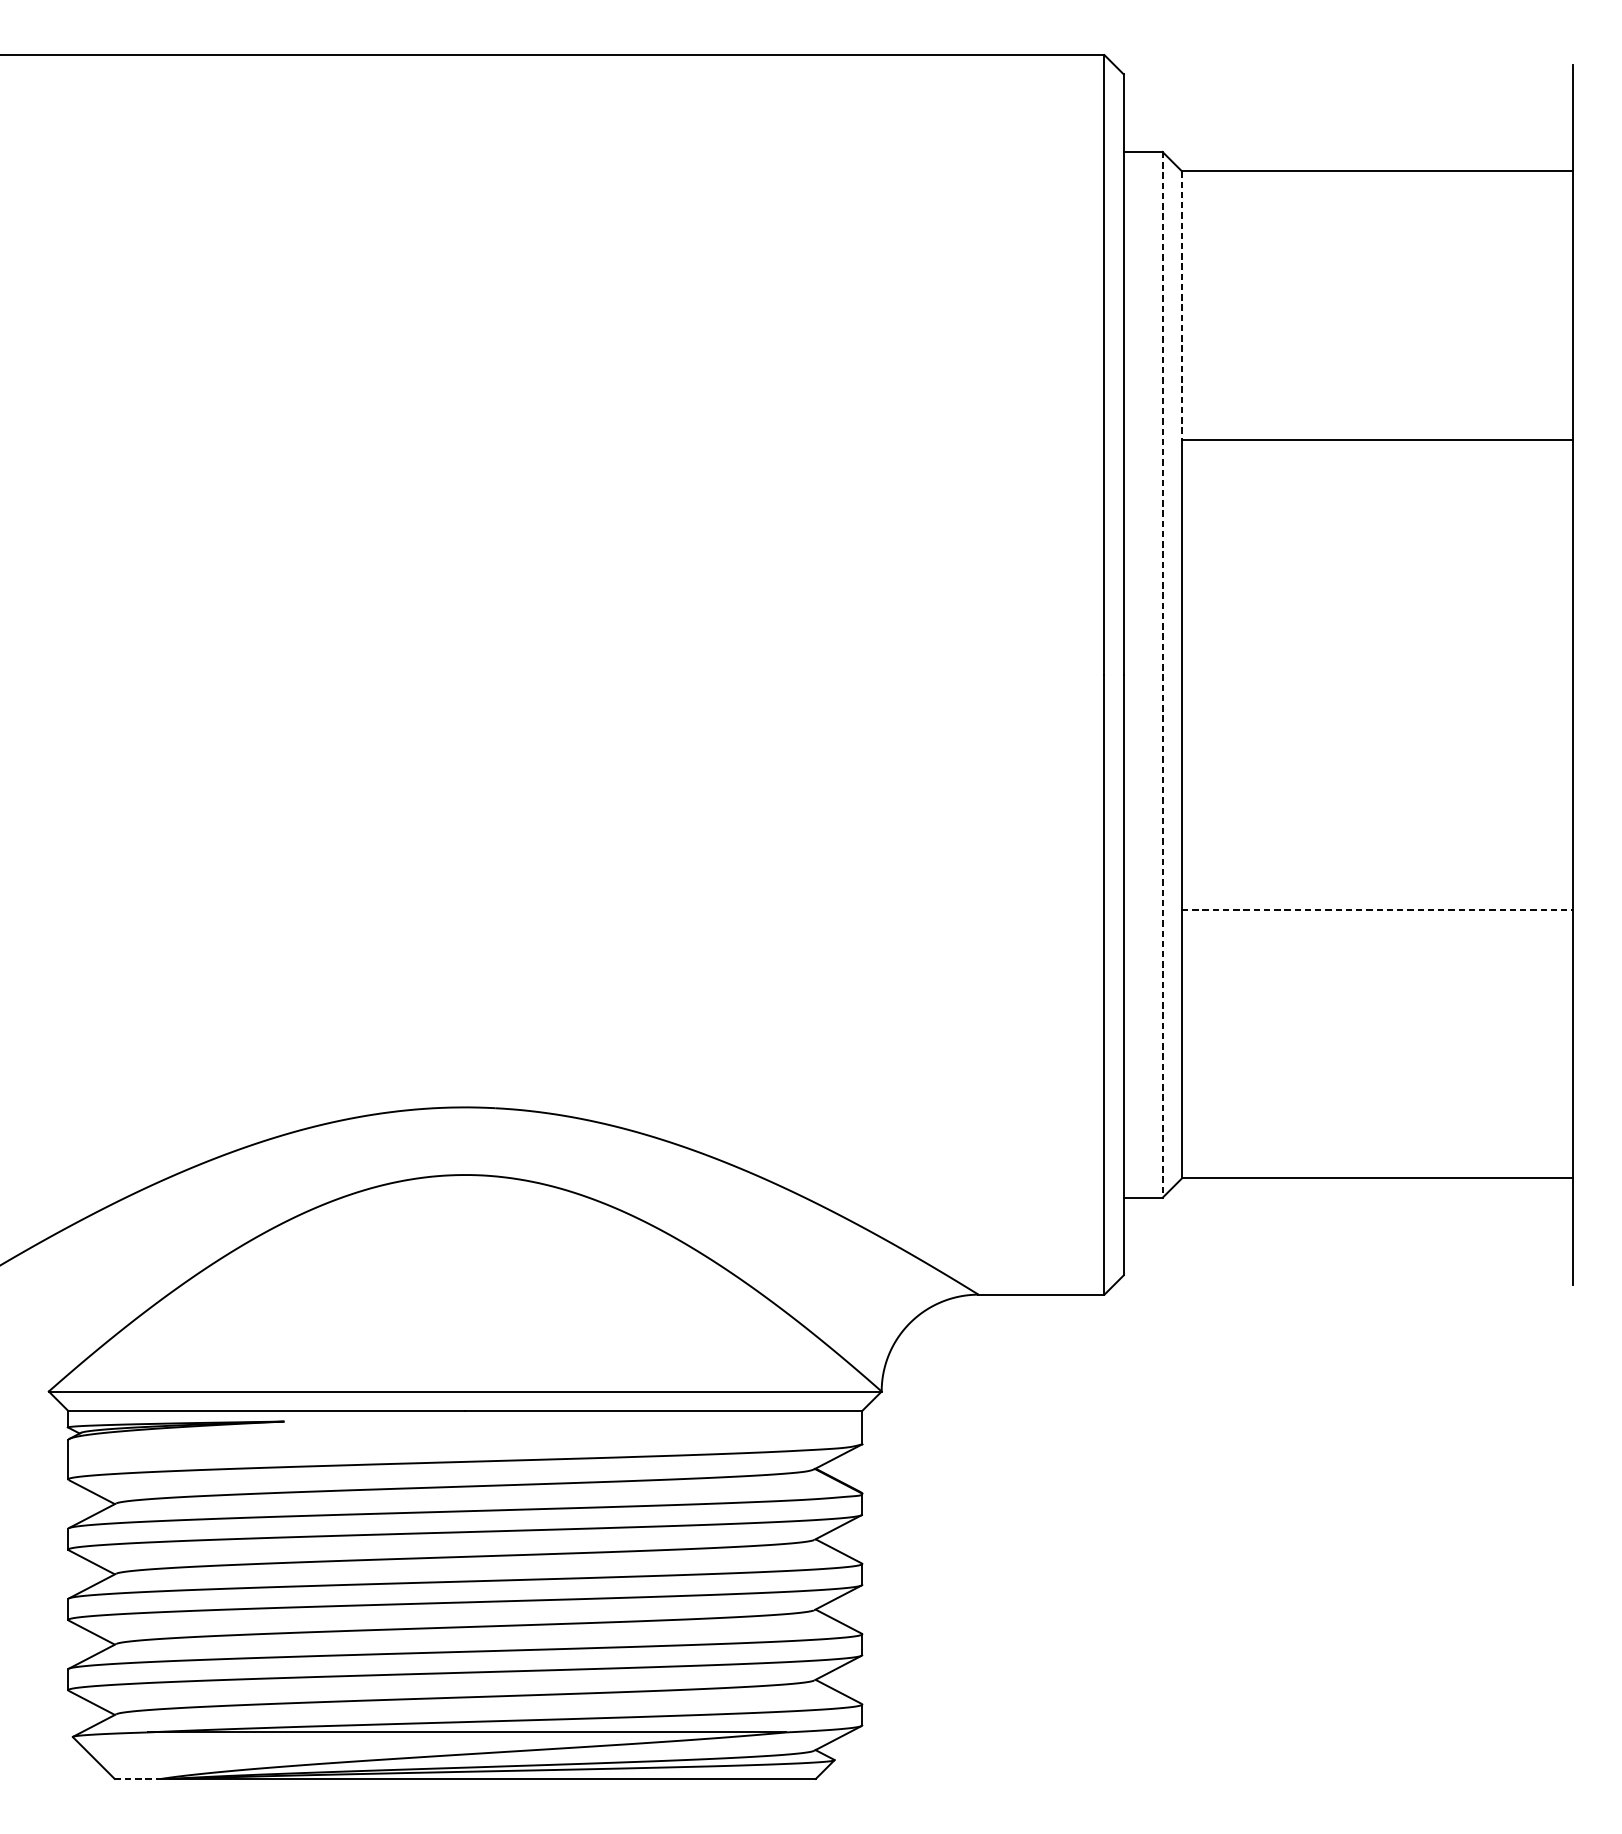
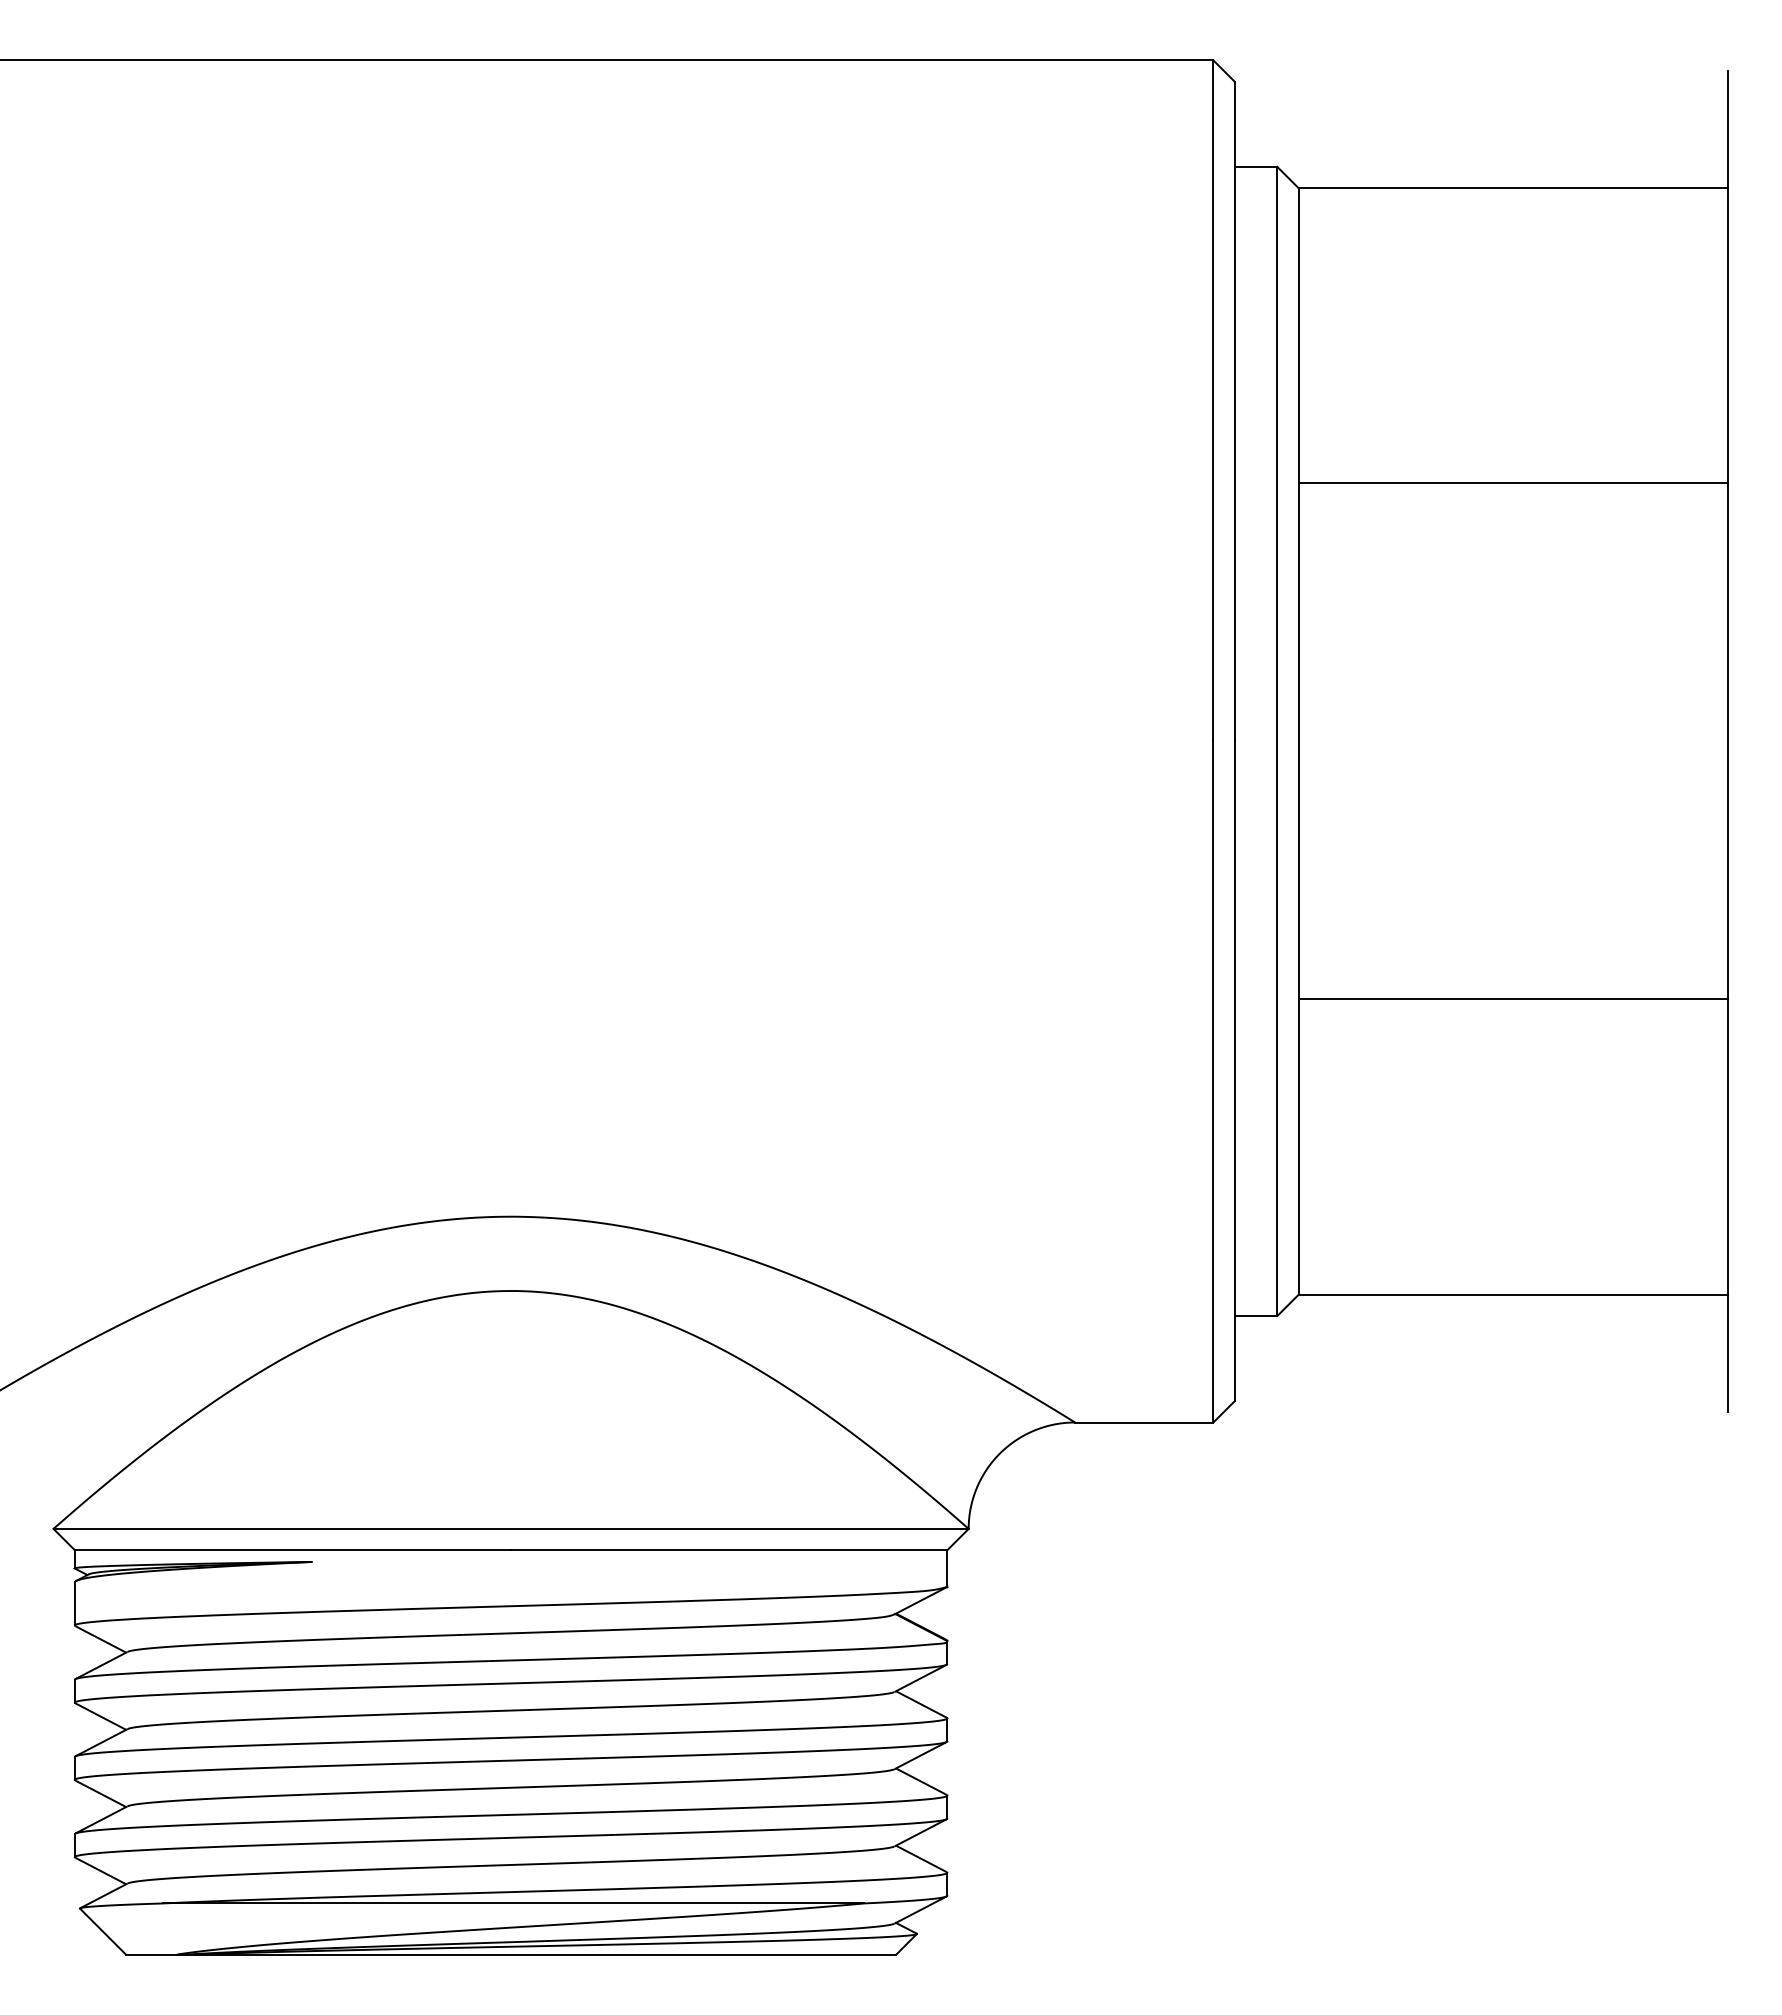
line: (1181, 305) -> (1298, 335), dashed -> solid
line: (1162, 674) -> (1277, 741), dashed -> solid
line: (1377, 909) -> (1513, 999), dashed -> solid
line: (137, 1778) -> (151, 1954), dashed -> solid

